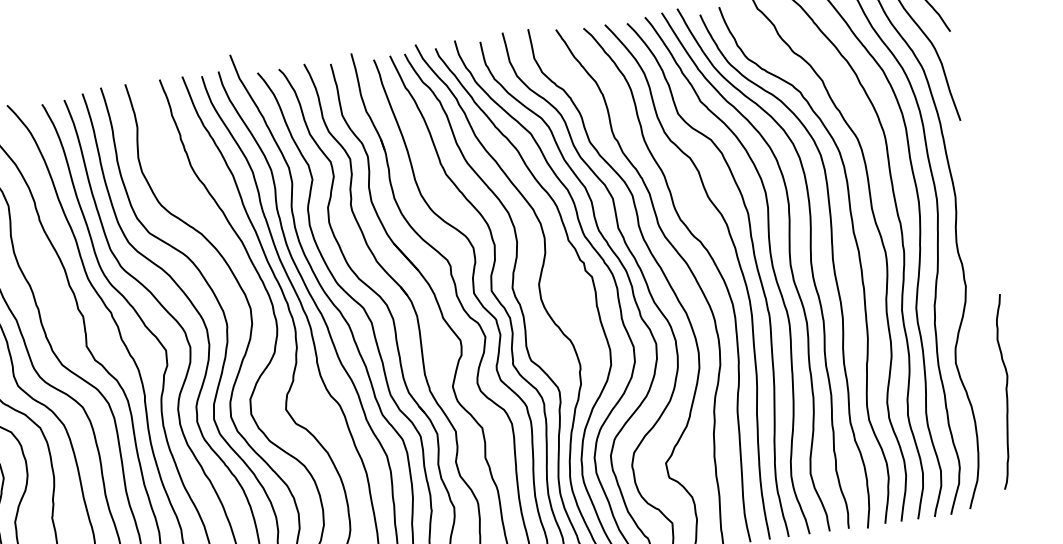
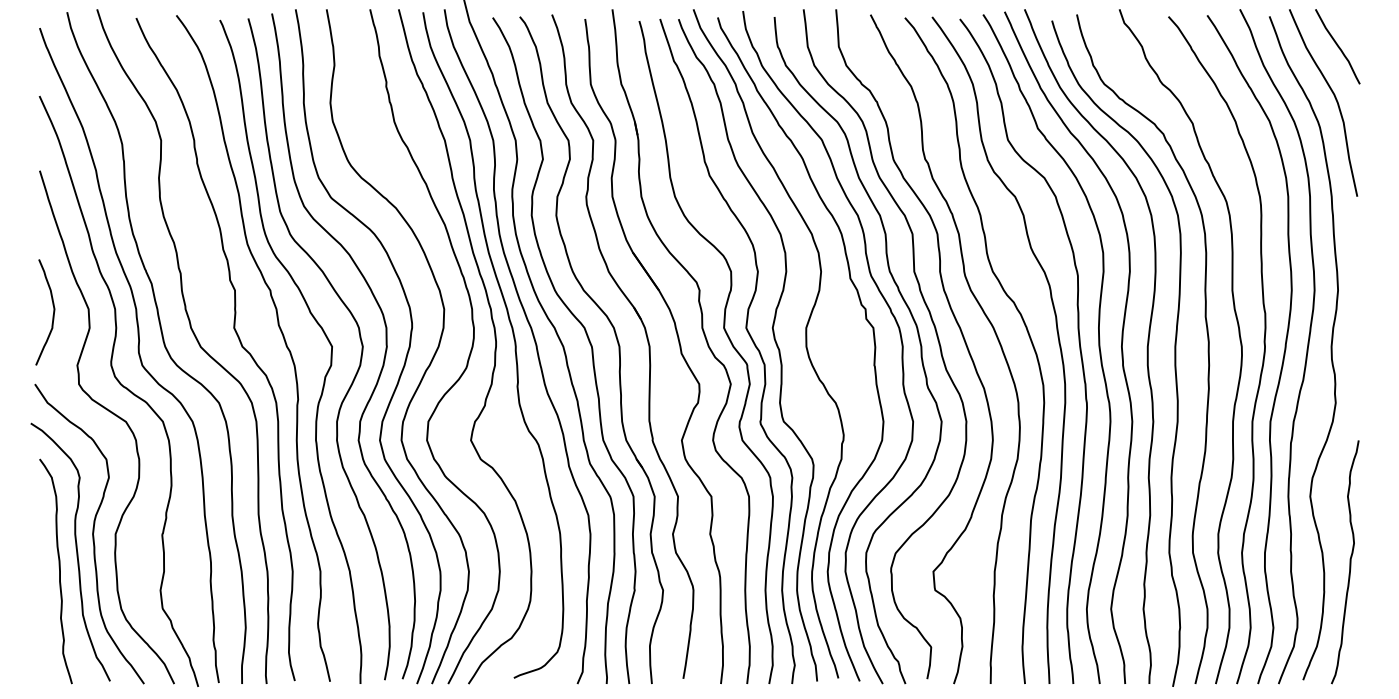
curve: (1005, 391) -> (1349, 562), moved

